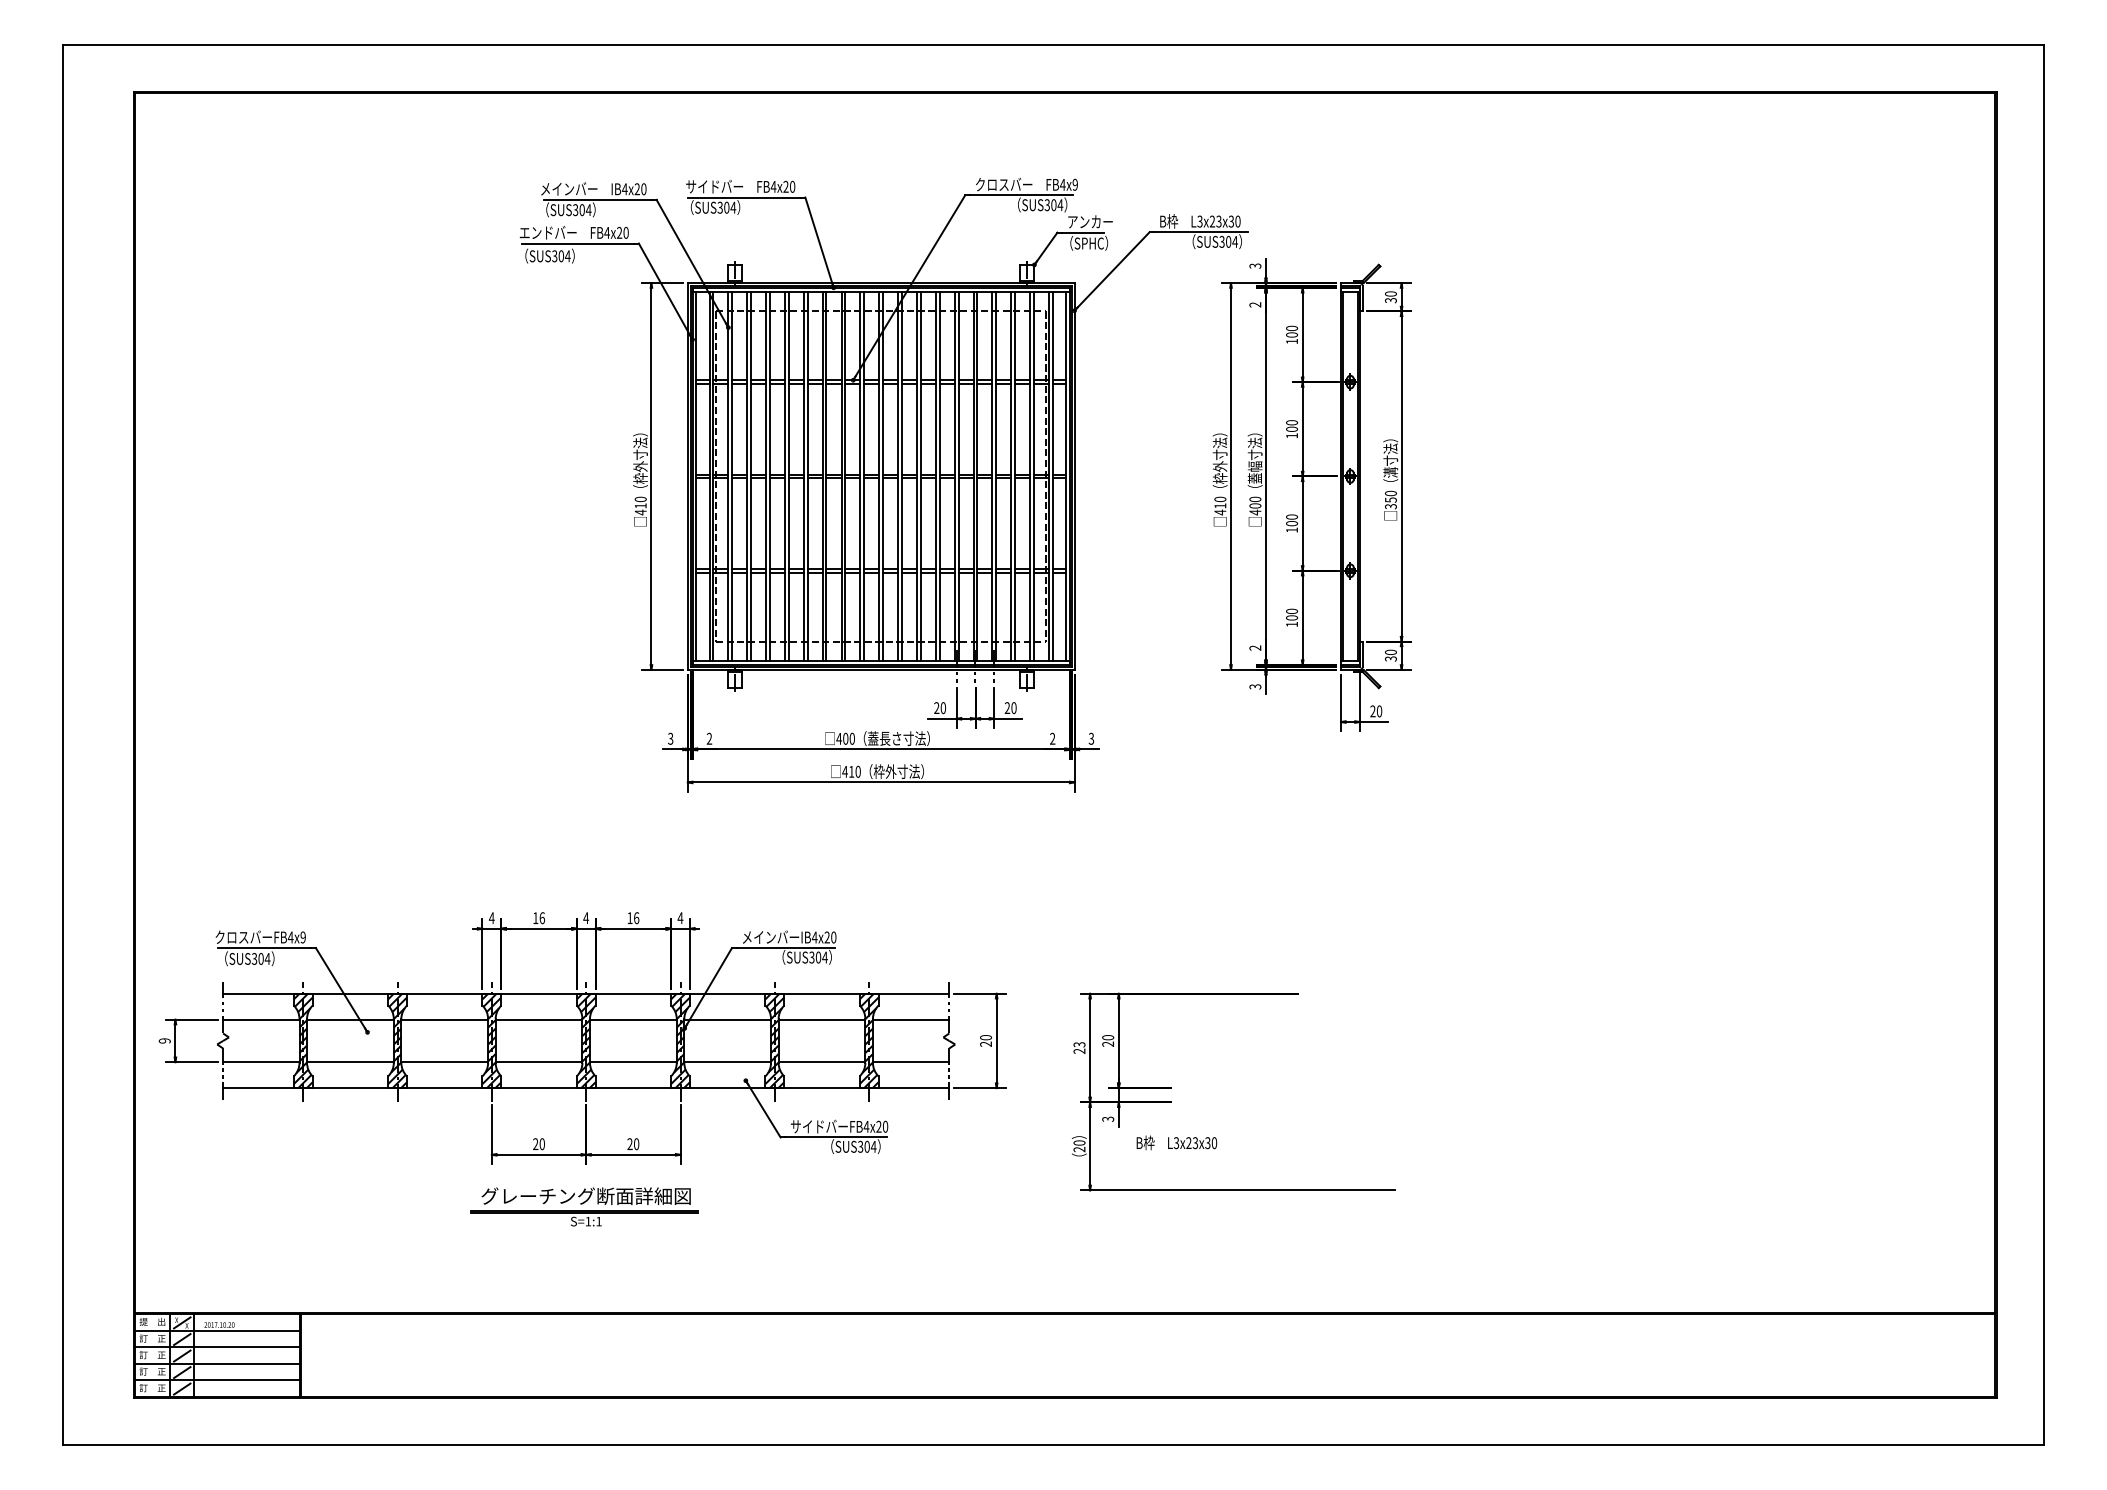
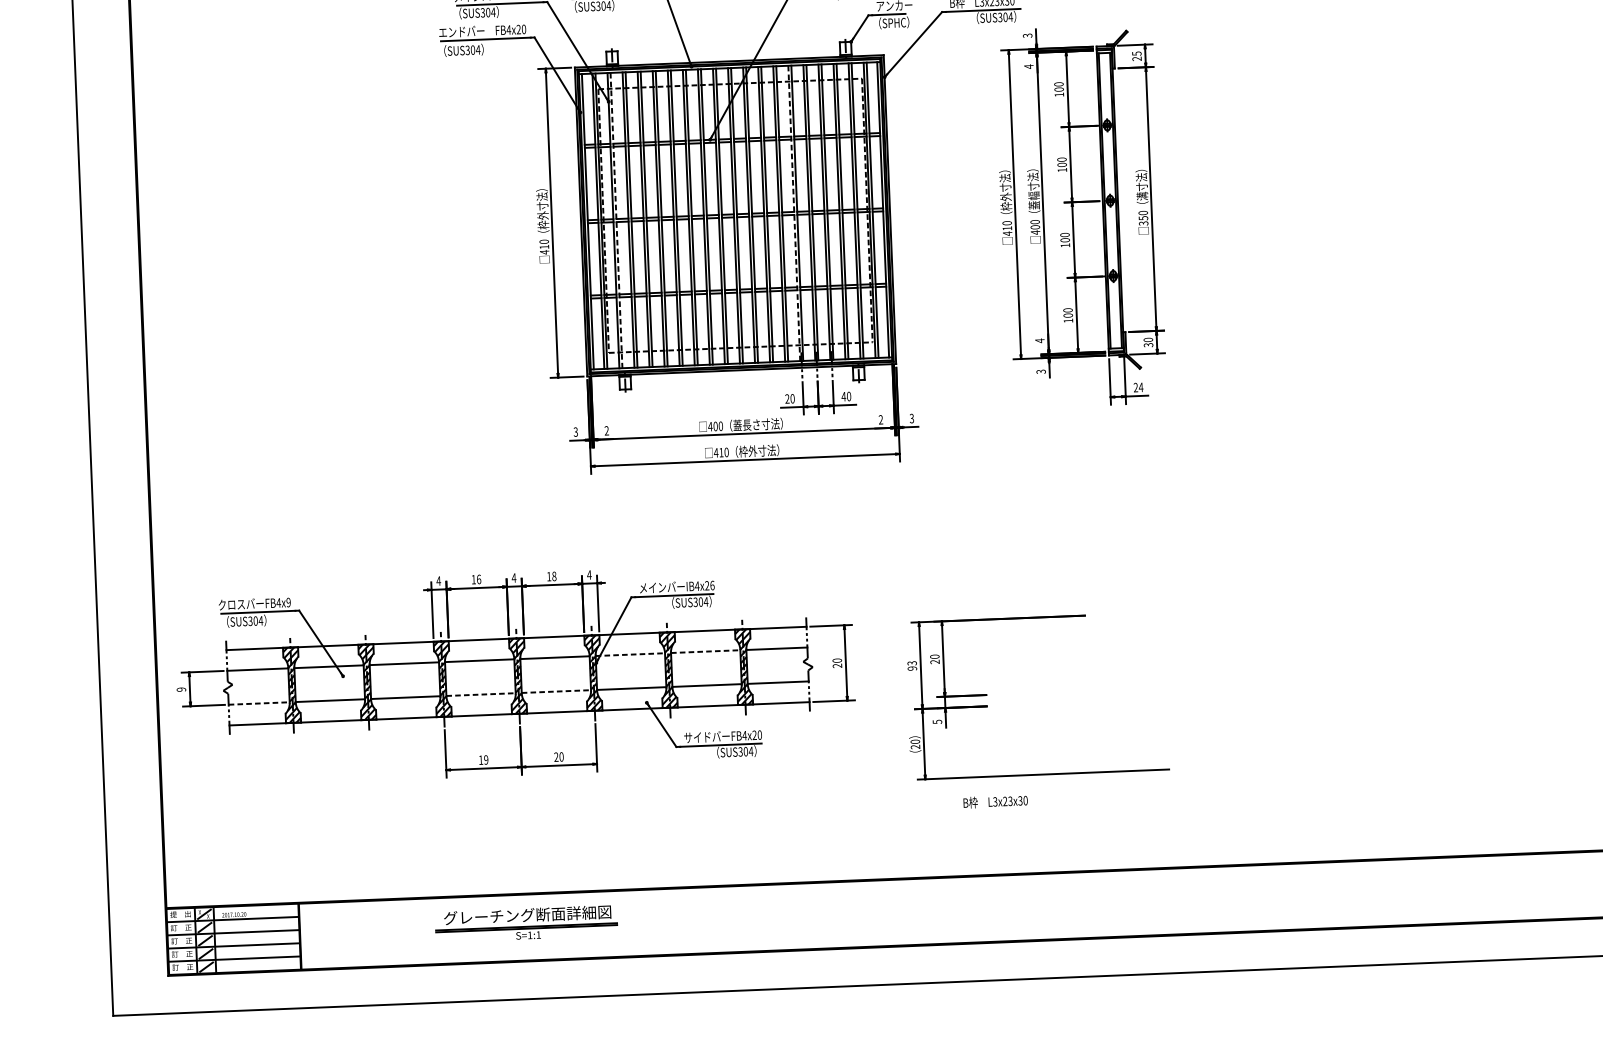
text: (1390, 297) -> (1136, 56), 30 -> 25
text: (1255, 304) -> (1029, 66), 2 -> 4
line: (732, 476) -> (616, 220), solid -> dashed
line: (954, 476) -> (794, 213), solid -> dashed
text: (1255, 648) -> (1040, 341), 2 -> 4
text: (1007, 707) -> (843, 396), 20 -> 40
text: (1379, 711) -> (1141, 387), 20 -> 24
text: (636, 917) -> (554, 575), 16 -> 18
text: (833, 937) -> (712, 585), IB4x20 -> IB4x26
line: (728, 1019) -> (631, 654), solid -> dashed
line: (822, 1019) -> (706, 651), solid -> dashed
text: (1079, 1050) -> (912, 667), 23 -> 93
line: (261, 1062) -> (259, 703), solid -> dashed
line: (539, 1062) -> (481, 694), solid -> dashed
line: (633, 1062) -> (556, 691), solid -> dashed
text: (1107, 1118) -> (936, 721), 3 -> 5
text: (1176, 1142) -> (995, 801), moved
text: (538, 1144) -> (483, 760), 20 -> 19
part: (584, 1206) -> (526, 923), moved

